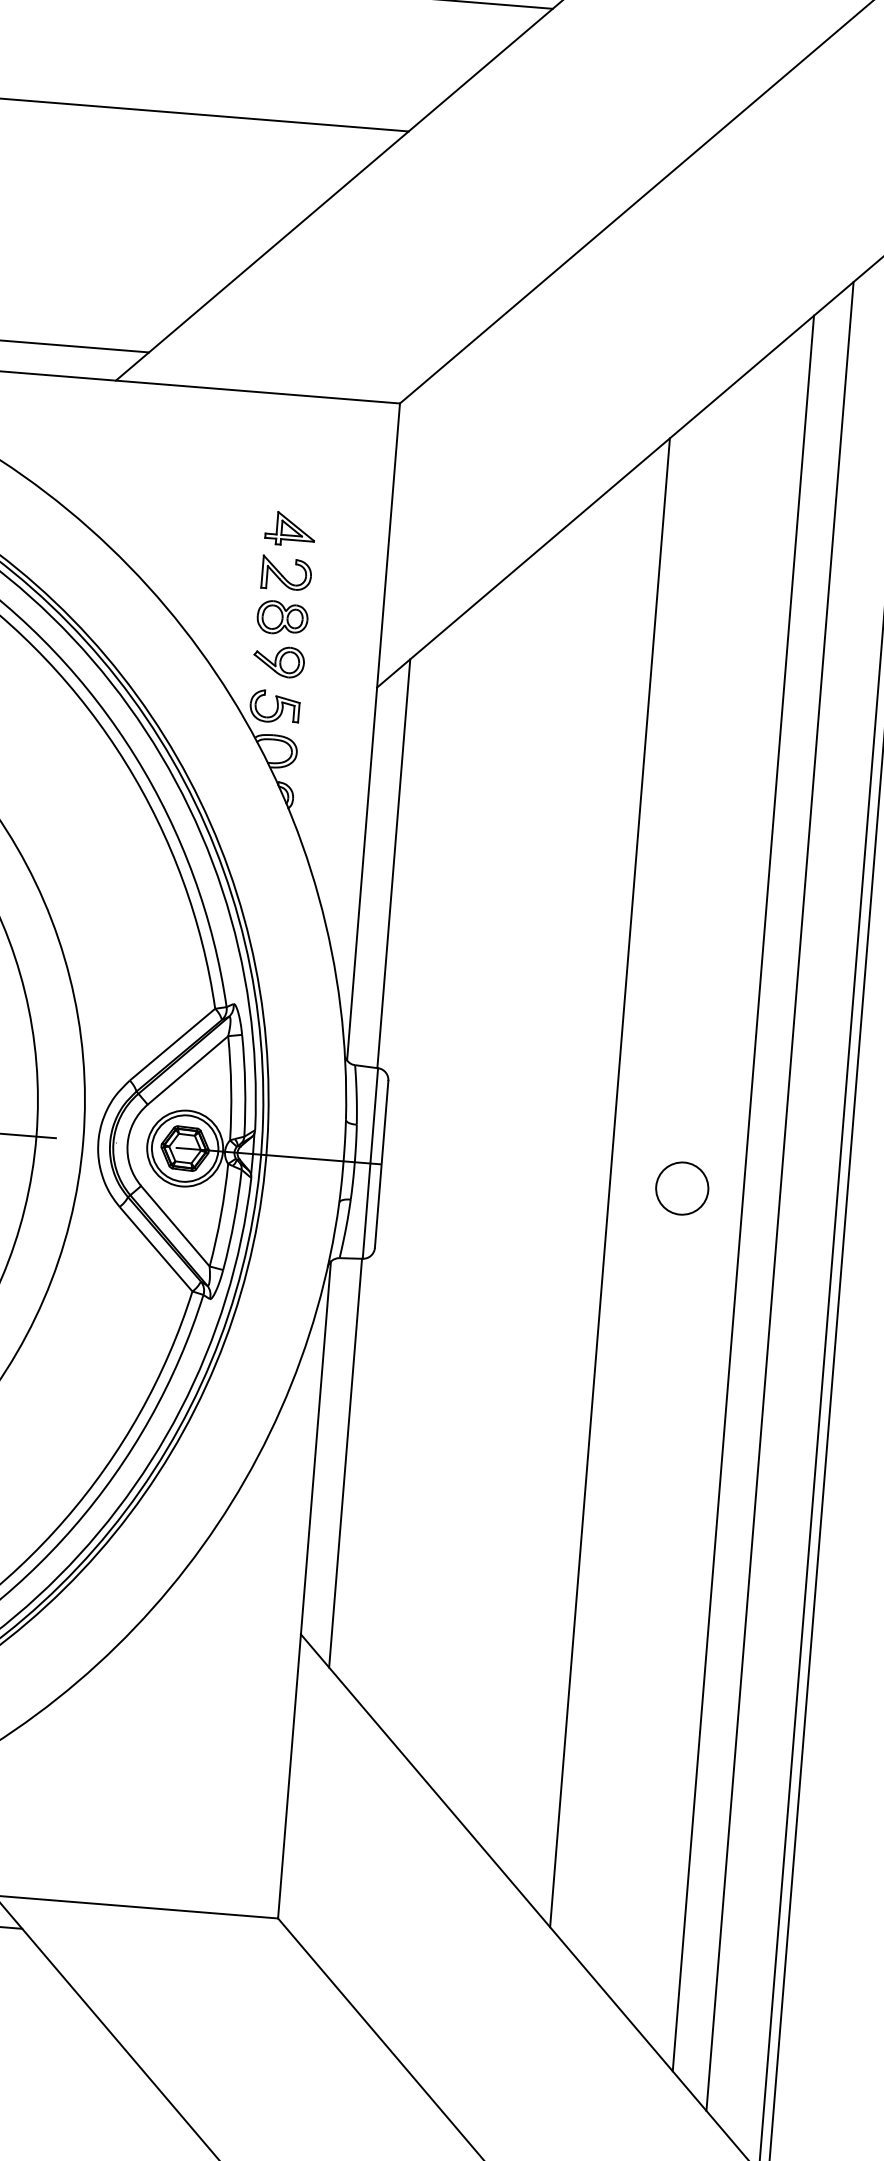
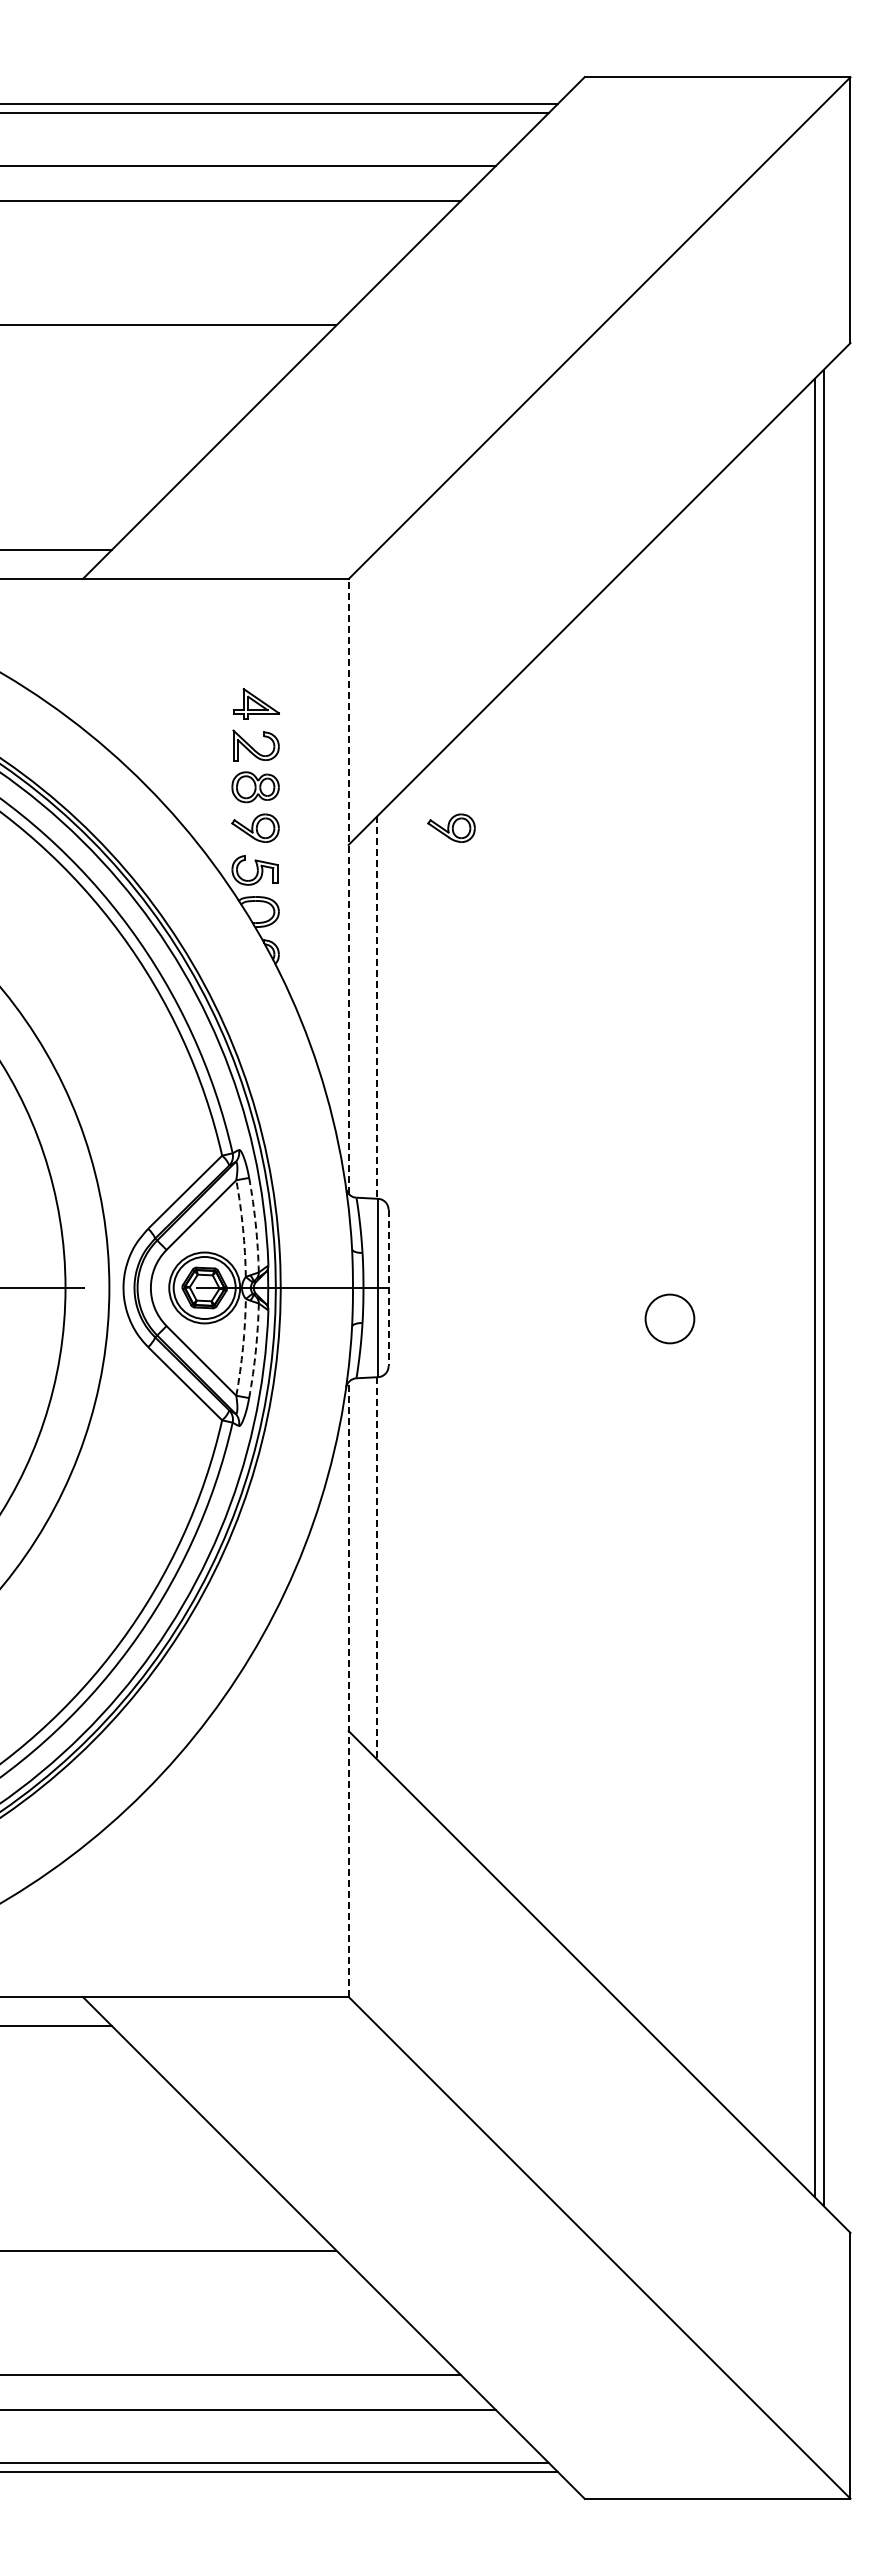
part: (488, 678) -> (451, 828), added
line: (373, 730) -> (348, 885), solid -> dashed
line: (393, 863) -> (377, 1007), solid -> dashed
arc: (244, 1086) -> (255, 1225), solid -> dashed
arc: (231, 1088) -> (243, 1228), solid -> dashed
line: (381, 1164) -> (388, 1288), solid -> dashed
line: (610, 1182) -> (602, 1287), removed
circle: (681, 1188) -> (669, 1318), moved
line: (743, 1193) -> (727, 1287), removed
line: (780, 1195) -> (761, 1287), removed
arc: (221, 1215) -> (243, 1347), solid -> dashed
arc: (234, 1219) -> (255, 1350), solid -> dashed
line: (345, 1464) -> (377, 1569), solid -> dashed
line: (304, 1589) -> (348, 1689), solid -> dashed

